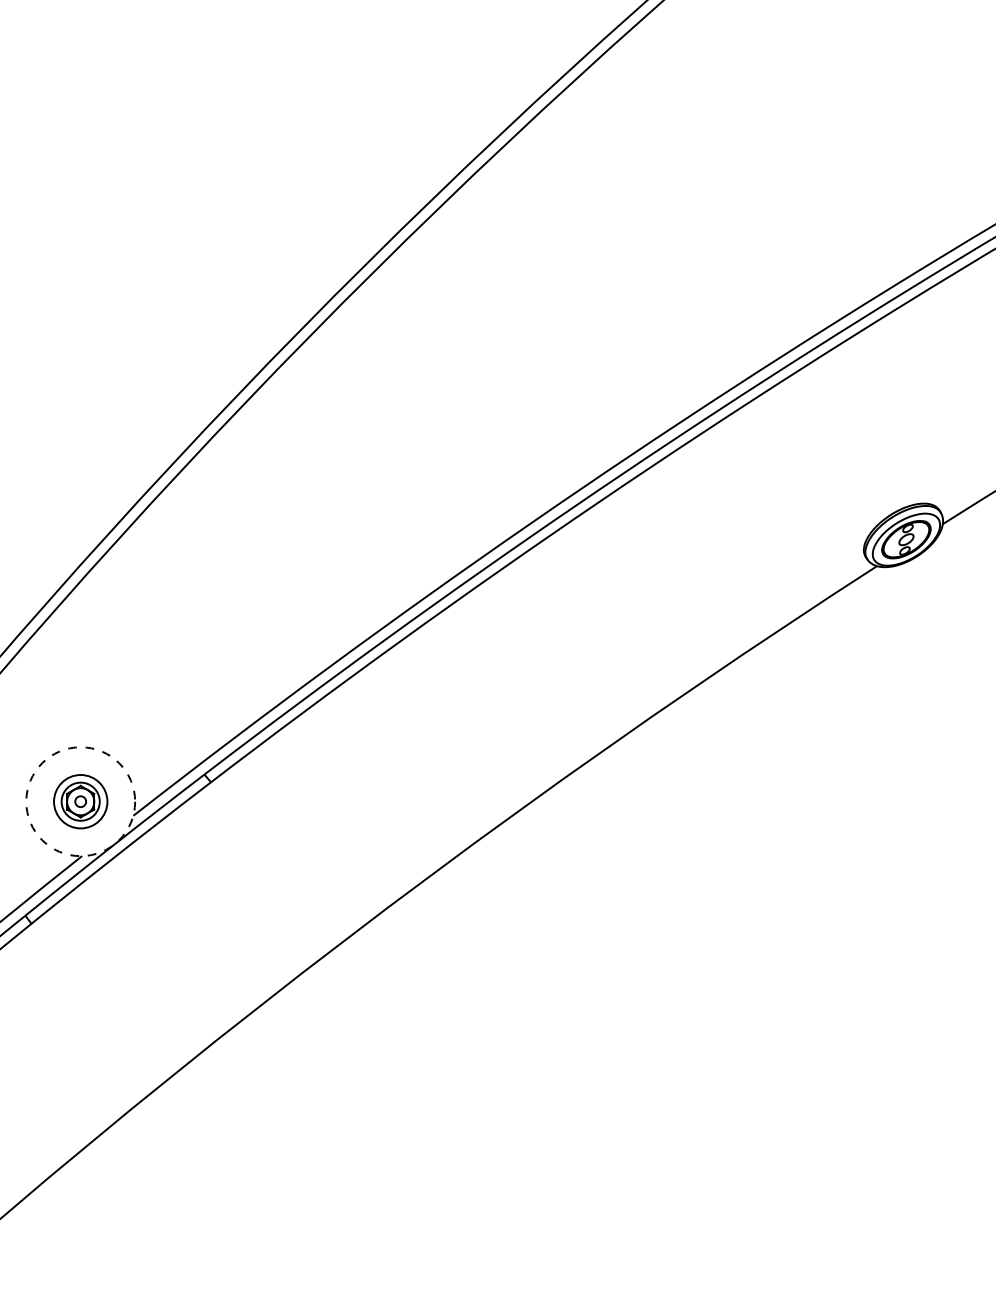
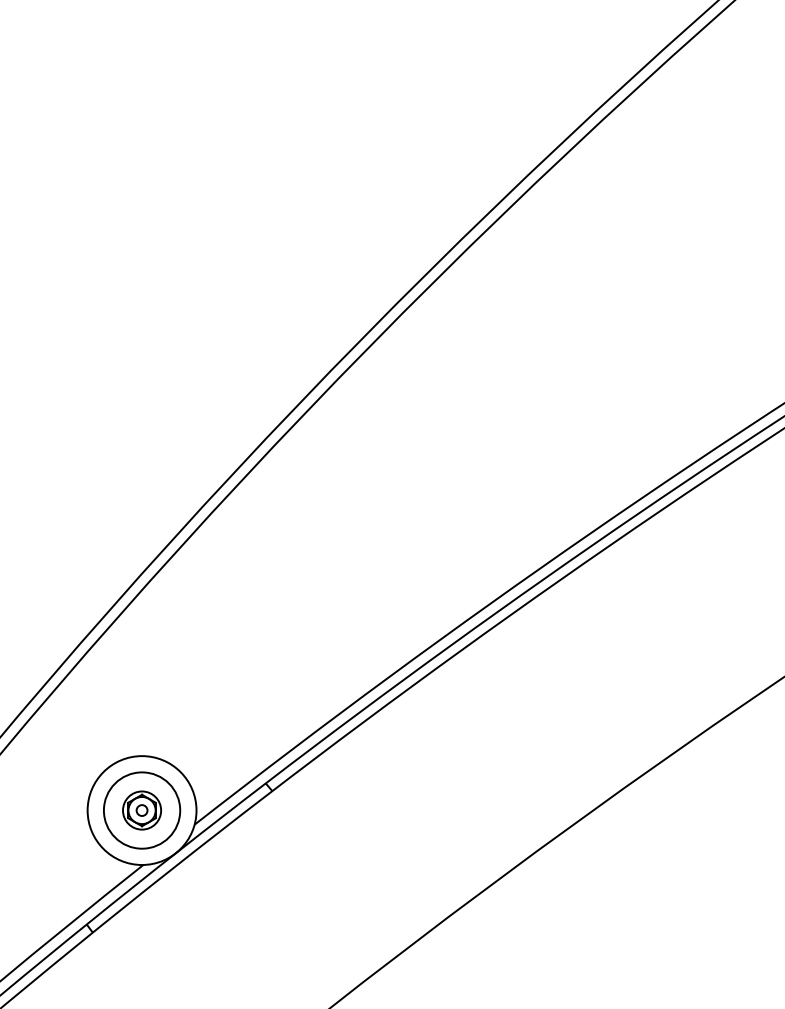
circle: (80, 801) -> (141, 810), dashed -> solid
circle: (80, 801) -> (141, 810), size x1.43

